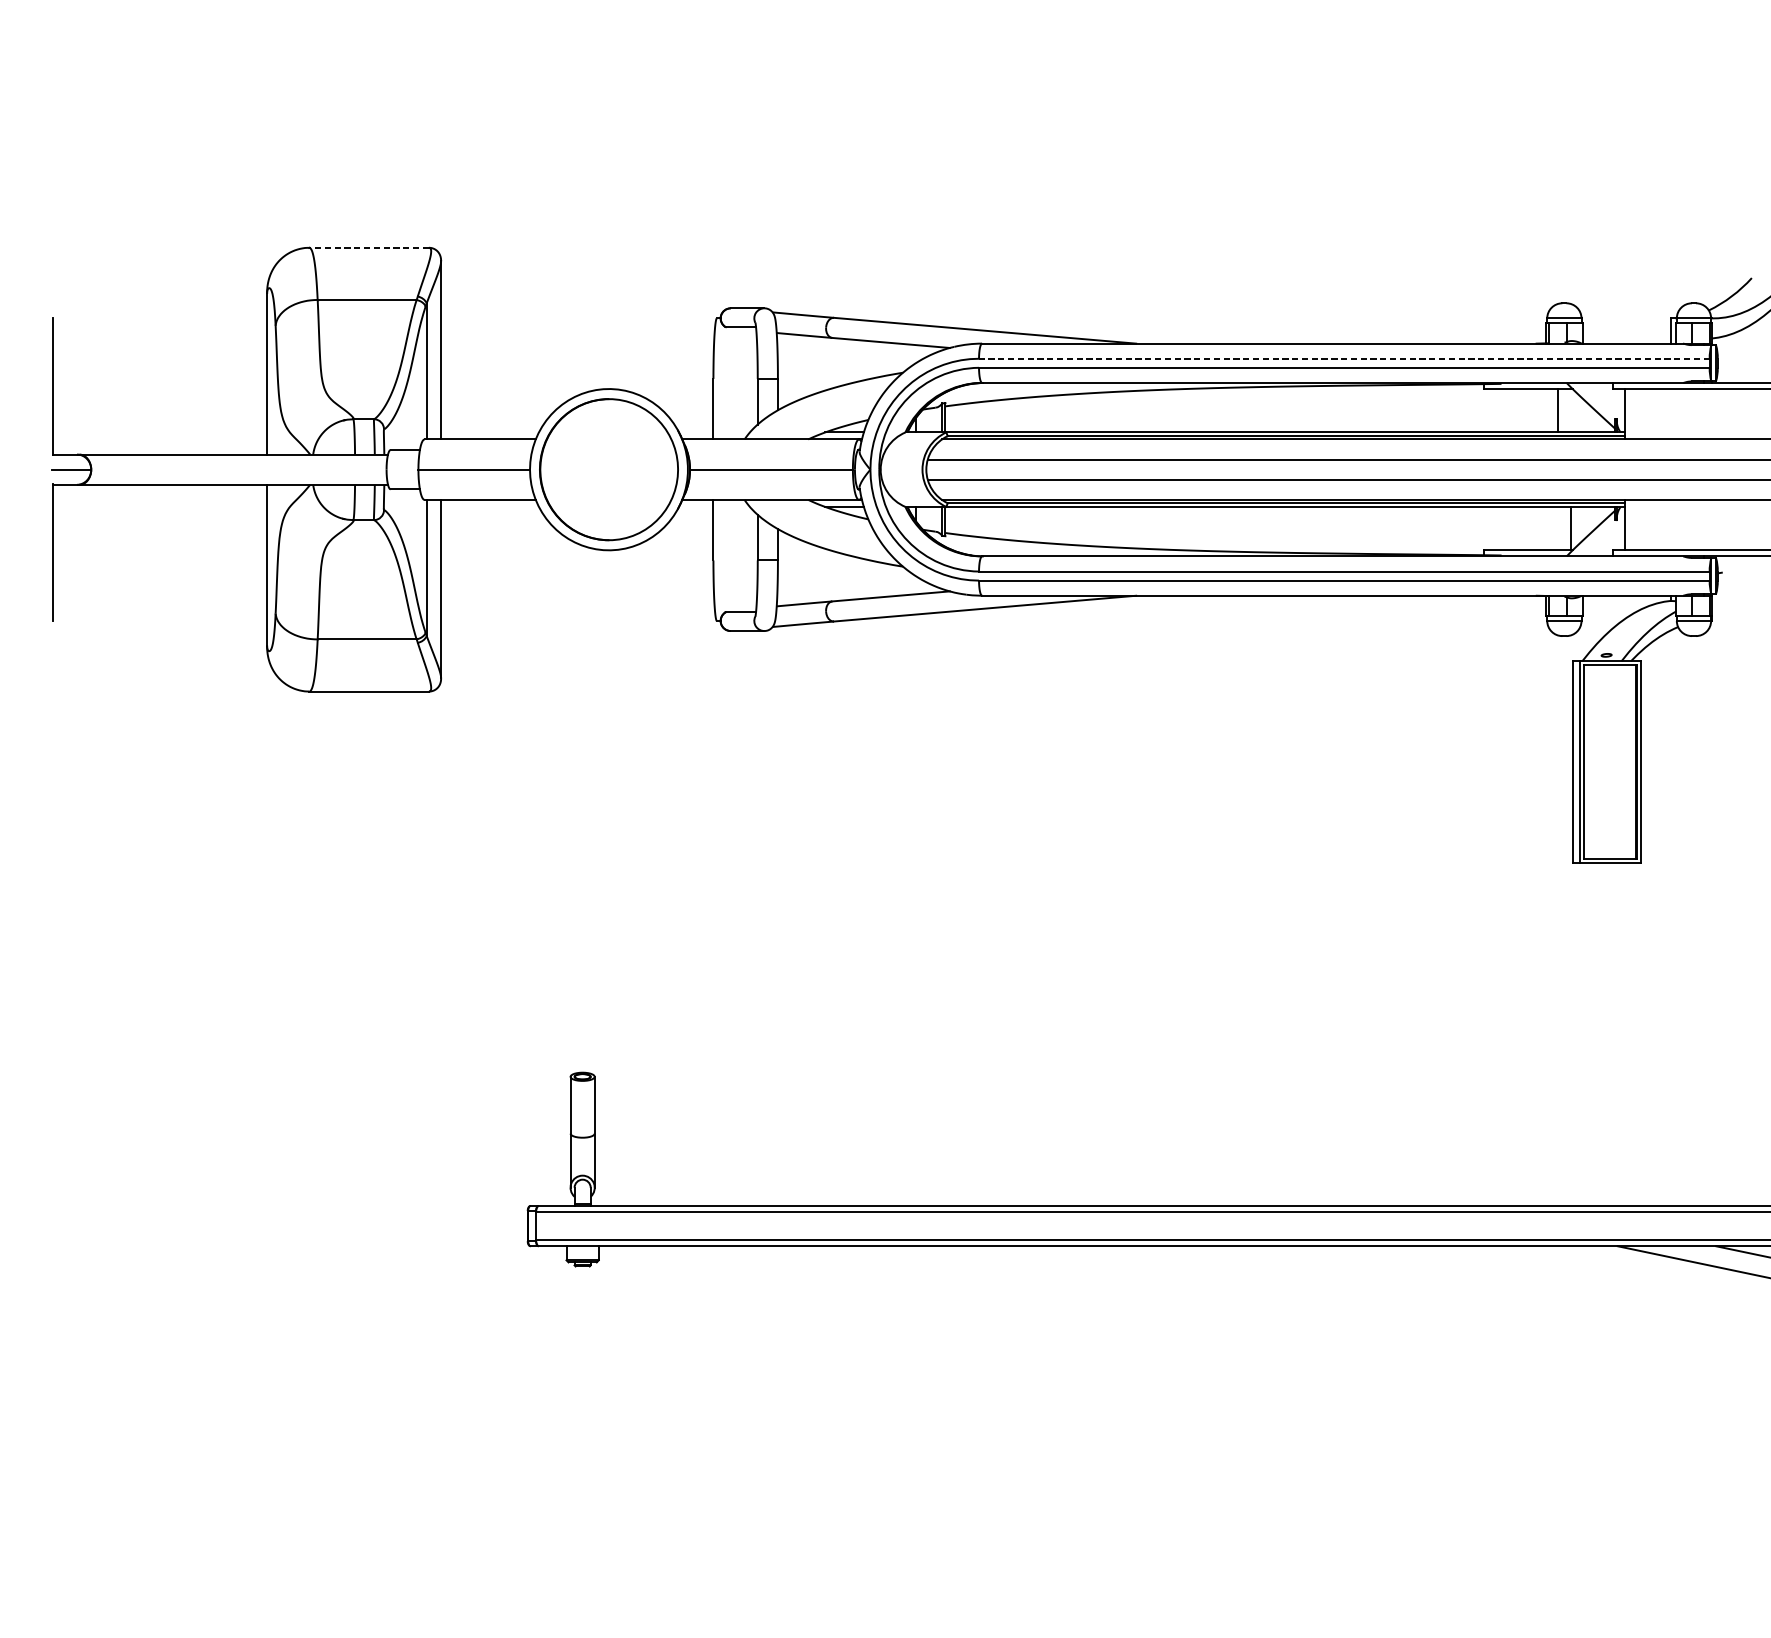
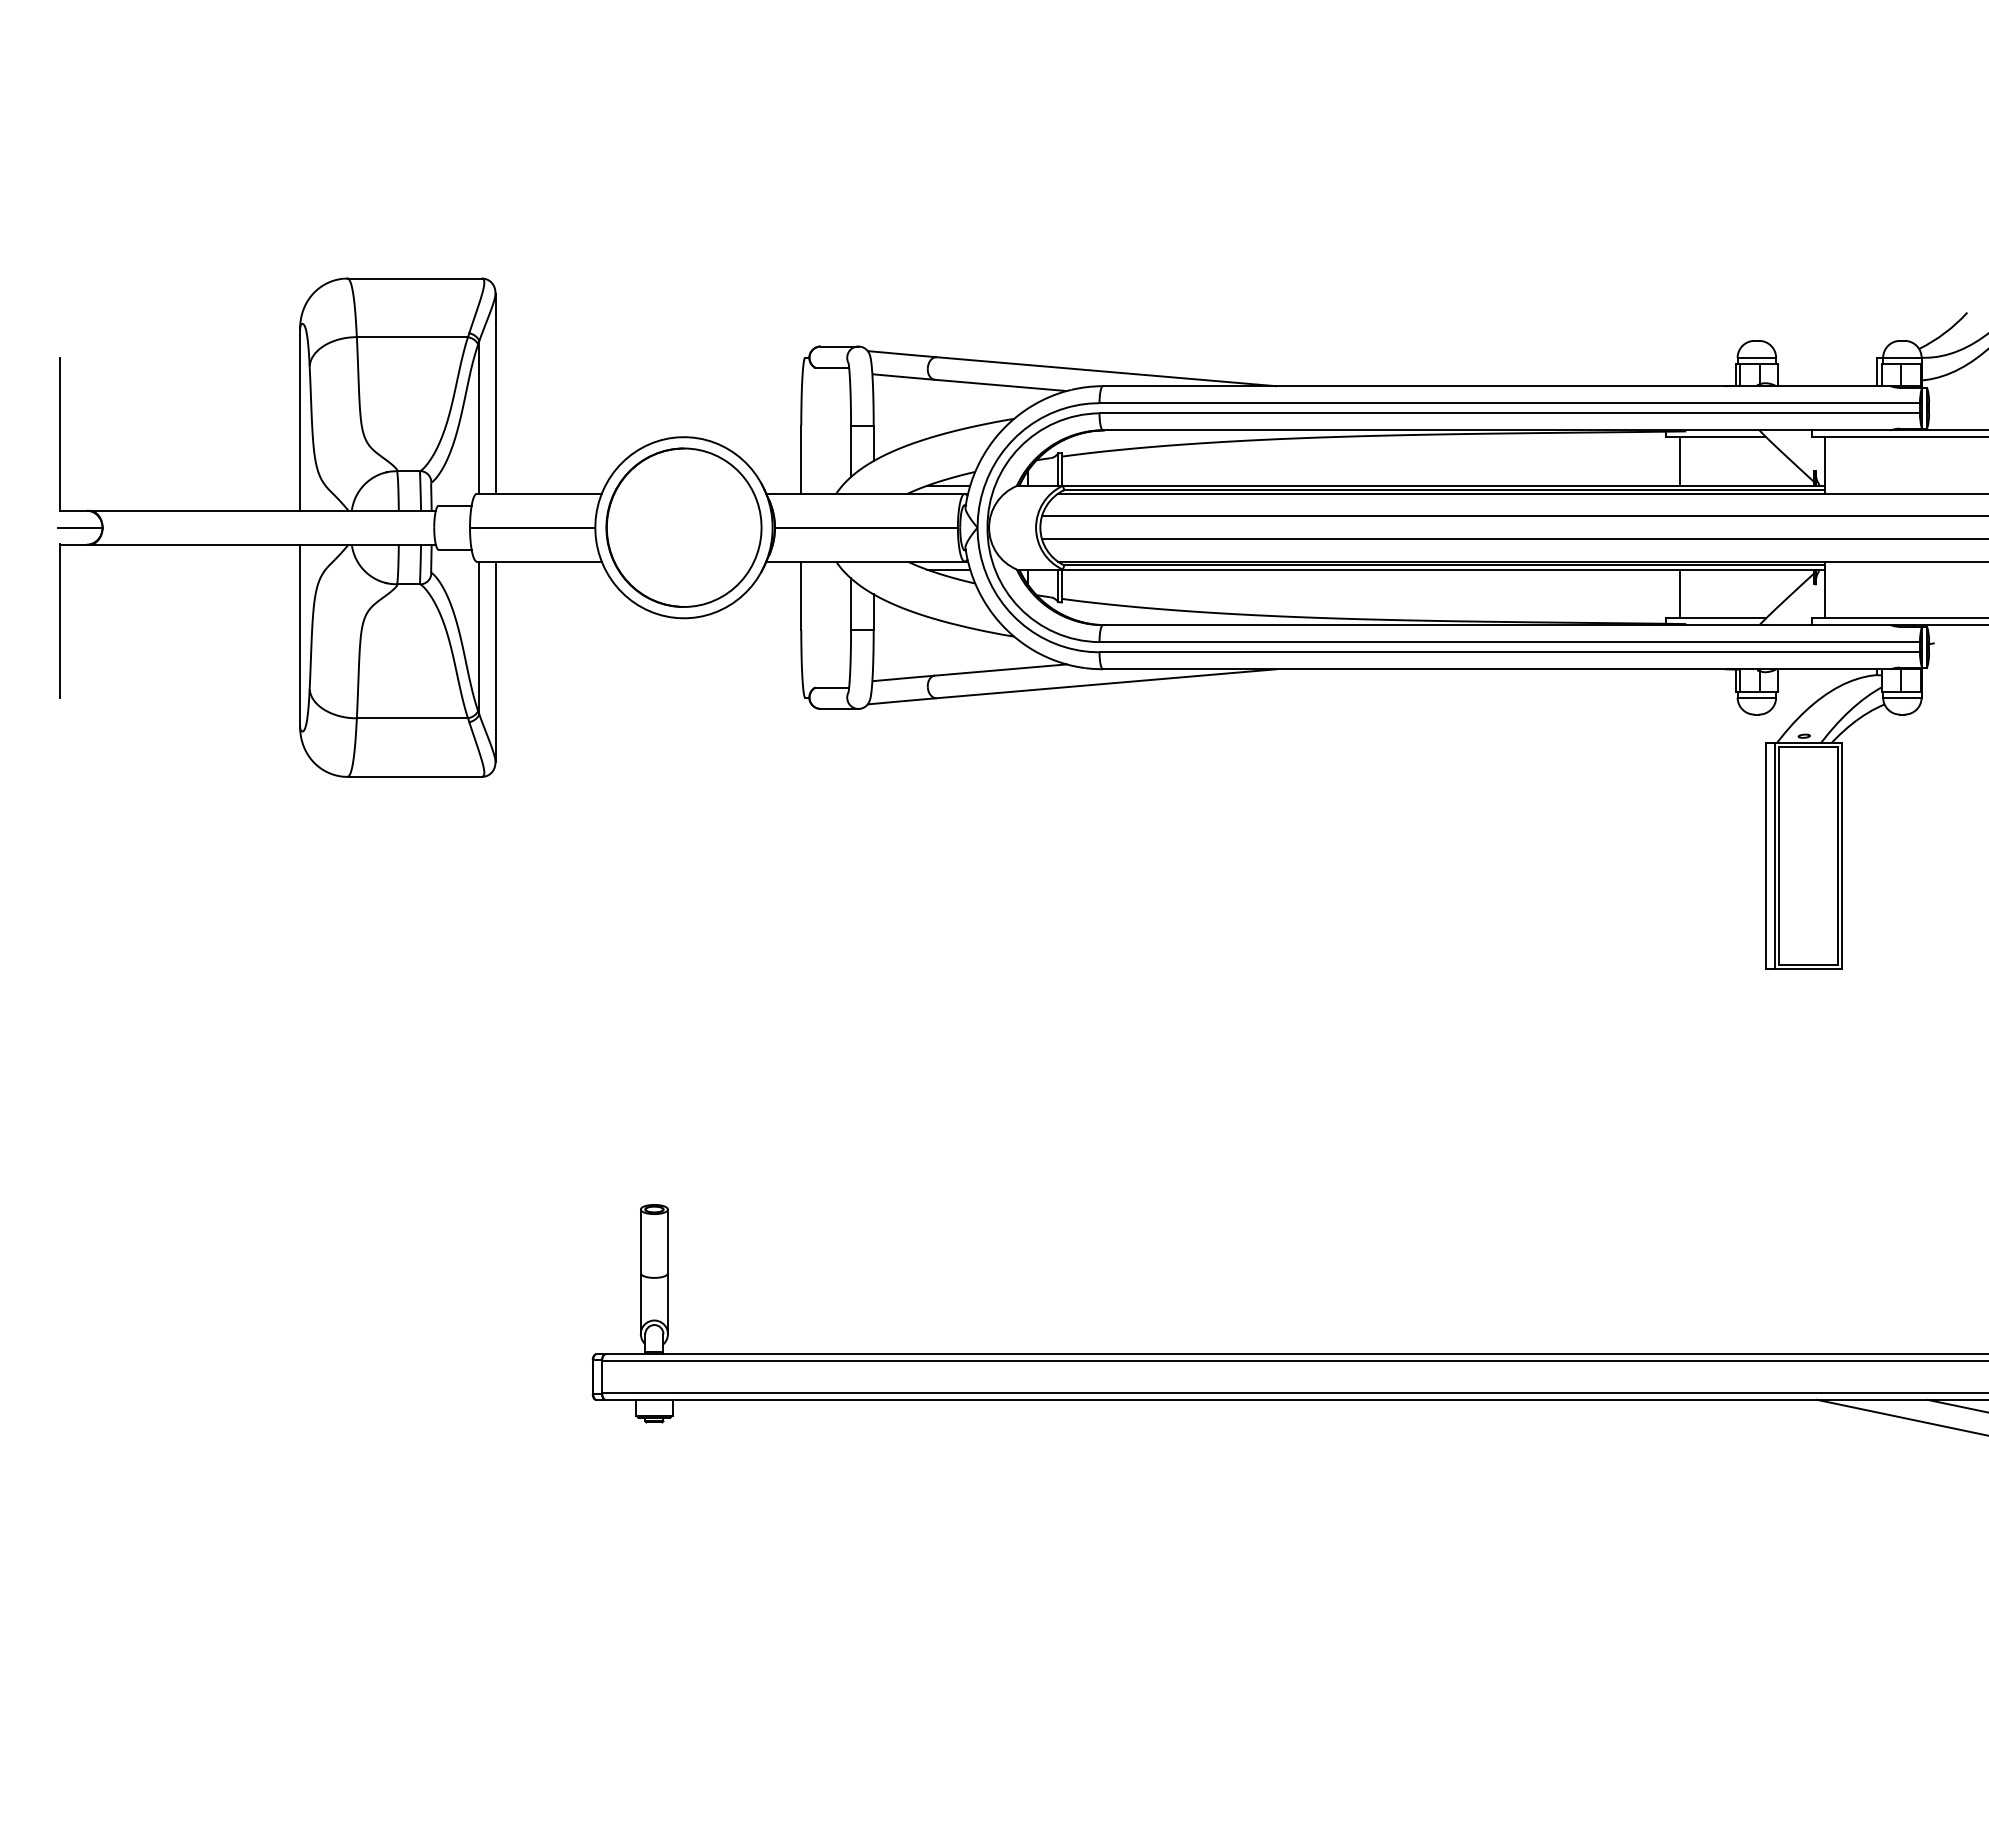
line: (369, 247) -> (414, 278), dashed -> solid
line: (1344, 359) -> (1509, 403), dashed -> solid
line: (1557, 410) -> (1679, 461), moved
line: (1570, 528) -> (1679, 593), moved

